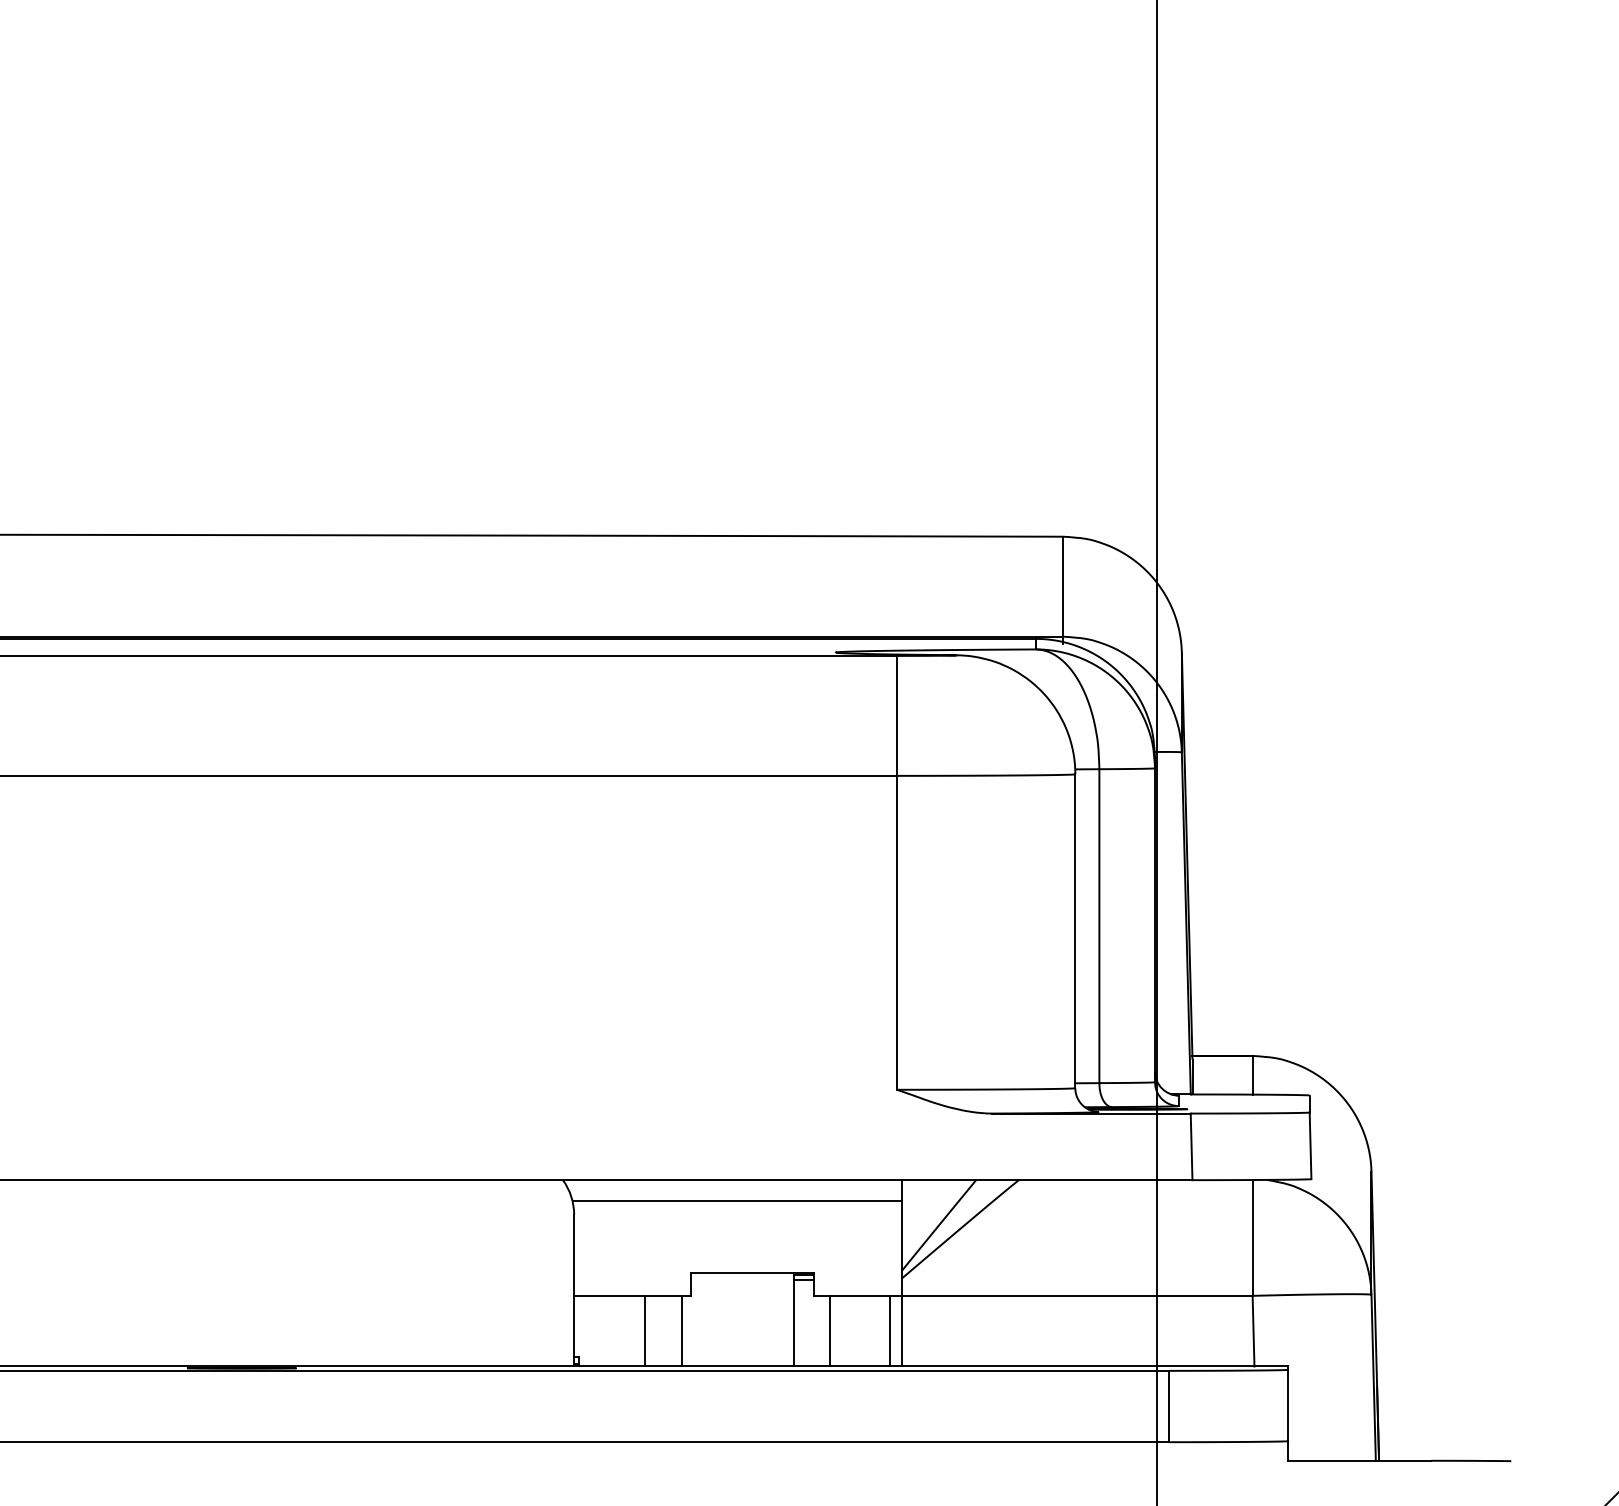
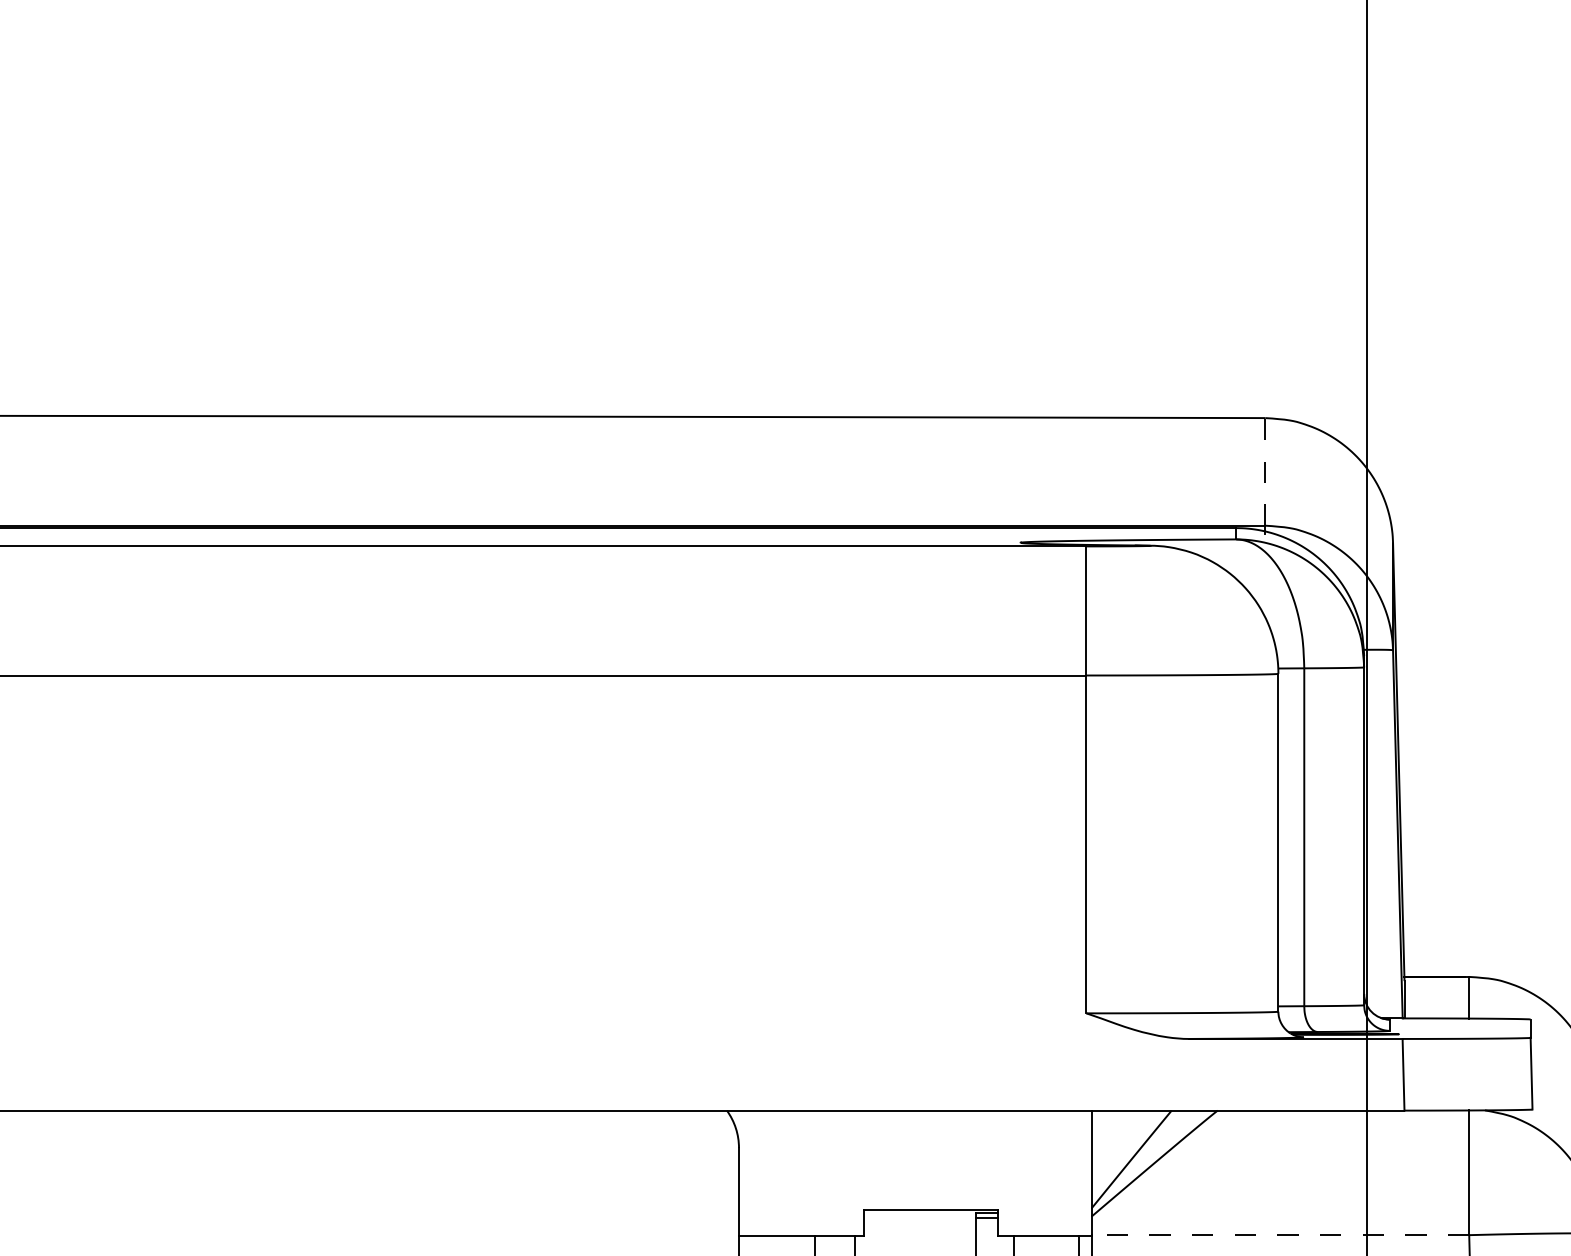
line: (1062, 586) -> (1264, 471), solid -> dashed
line: (737, 1201) -> (914, 1133), removed
line: (1077, 1295) -> (1280, 1234), solid -> dashed

